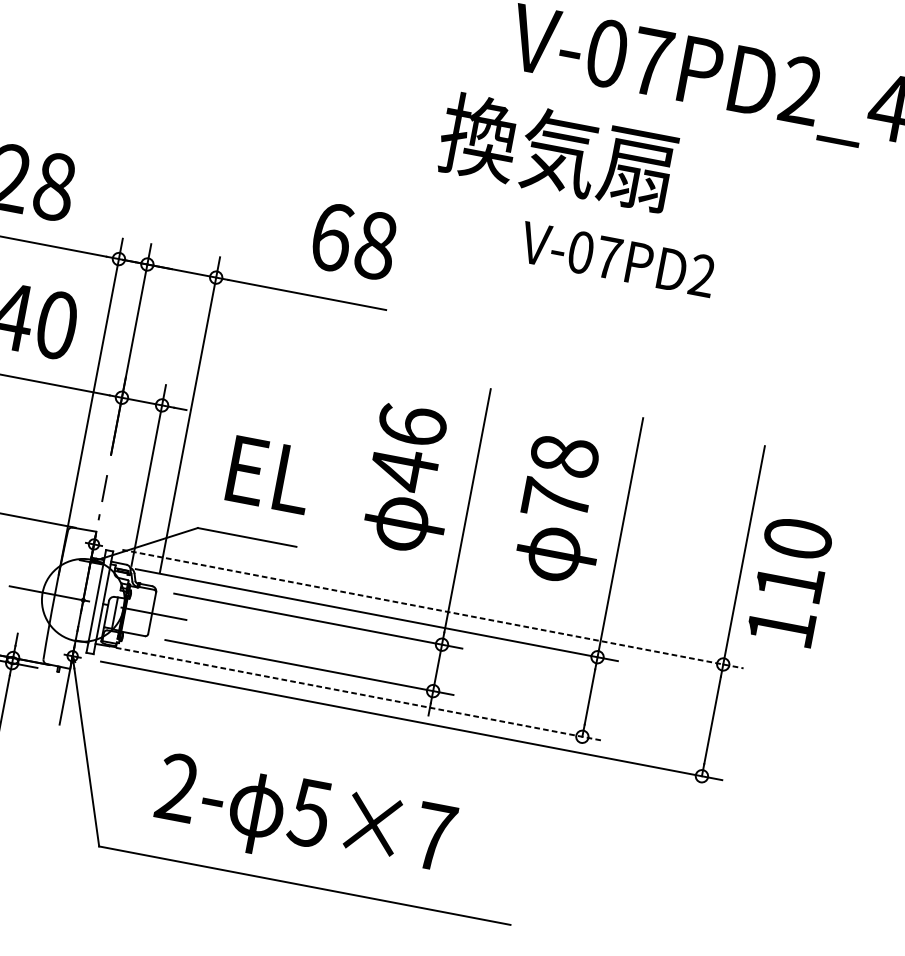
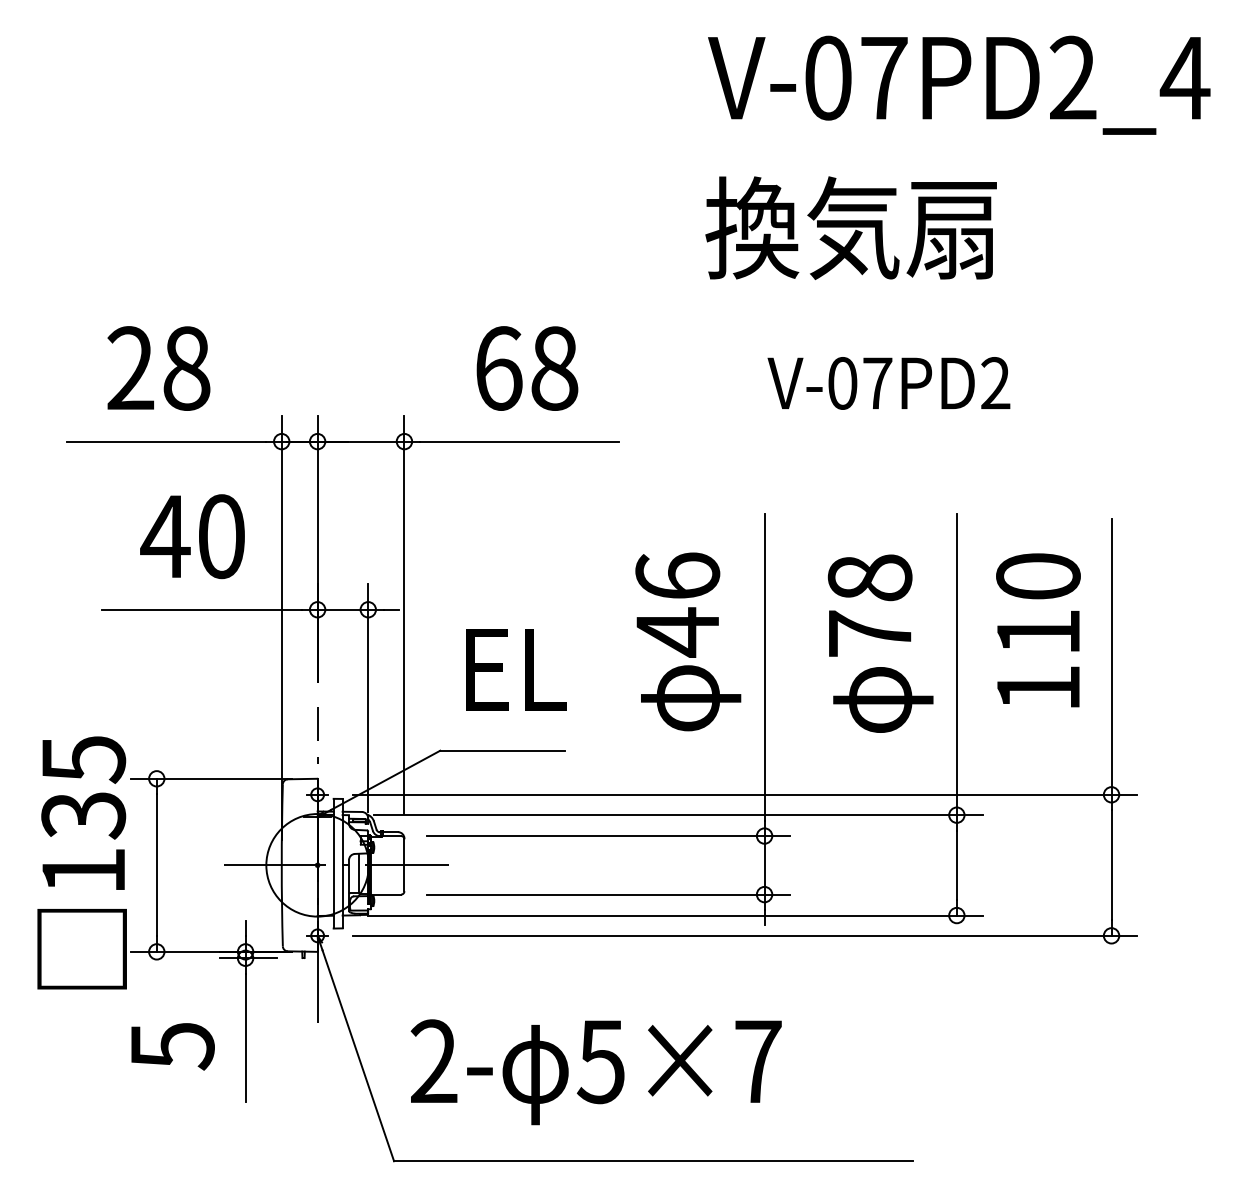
text: (557, 152) -> (850, 227), moved
text: (354, 241) -> (527, 368), moved
text: (617, 259) -> (888, 383), moved
text: (789, 581) -> (1038, 630), moved
line: (433, 608) -> (745, 794), dashed -> solid
line: (359, 694) -> (675, 915), dashed -> solid
text: (304, 820) -> (595, 1072), moved

